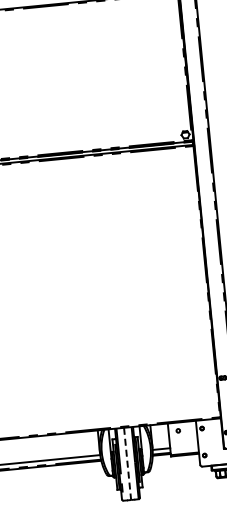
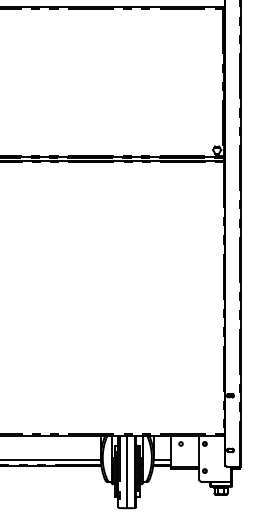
line: (127, 464) -> (127, 472), dashed -> solid

